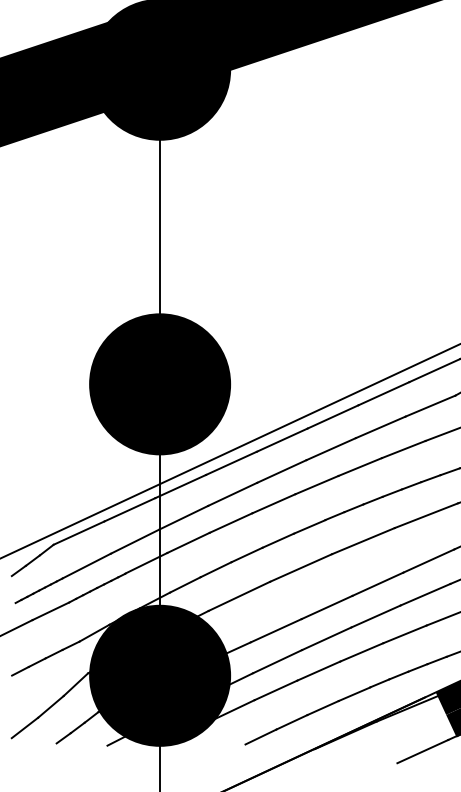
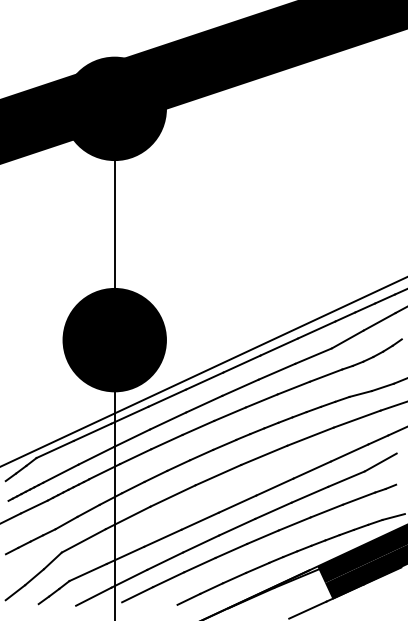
fill: (159, 675) -> (114, 554), removed

